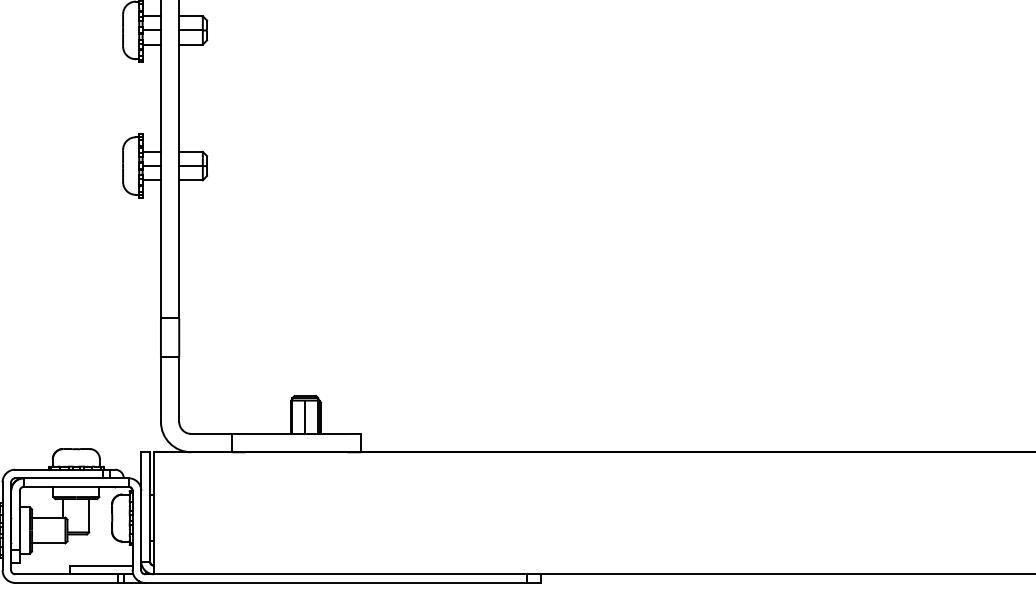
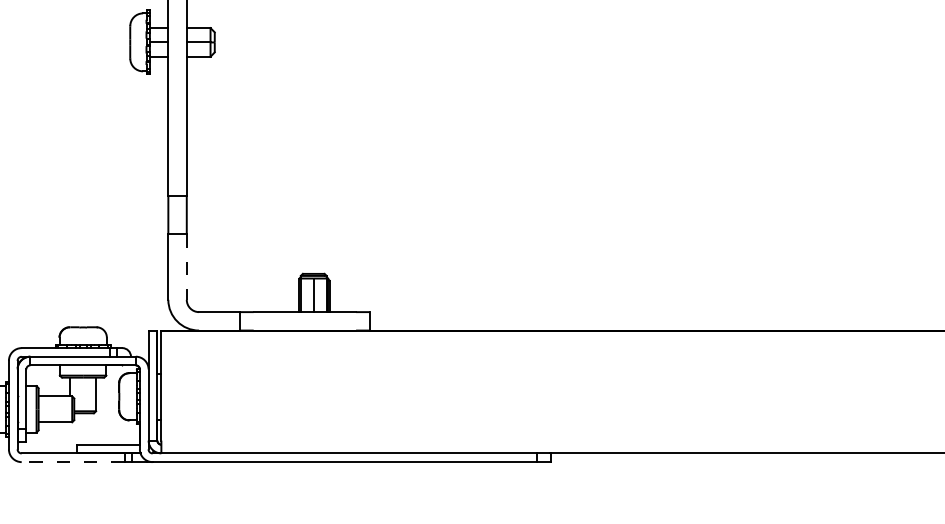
line: (179, 389) -> (187, 267), solid -> dashed
line: (65, 582) -> (72, 461), solid -> dashed

